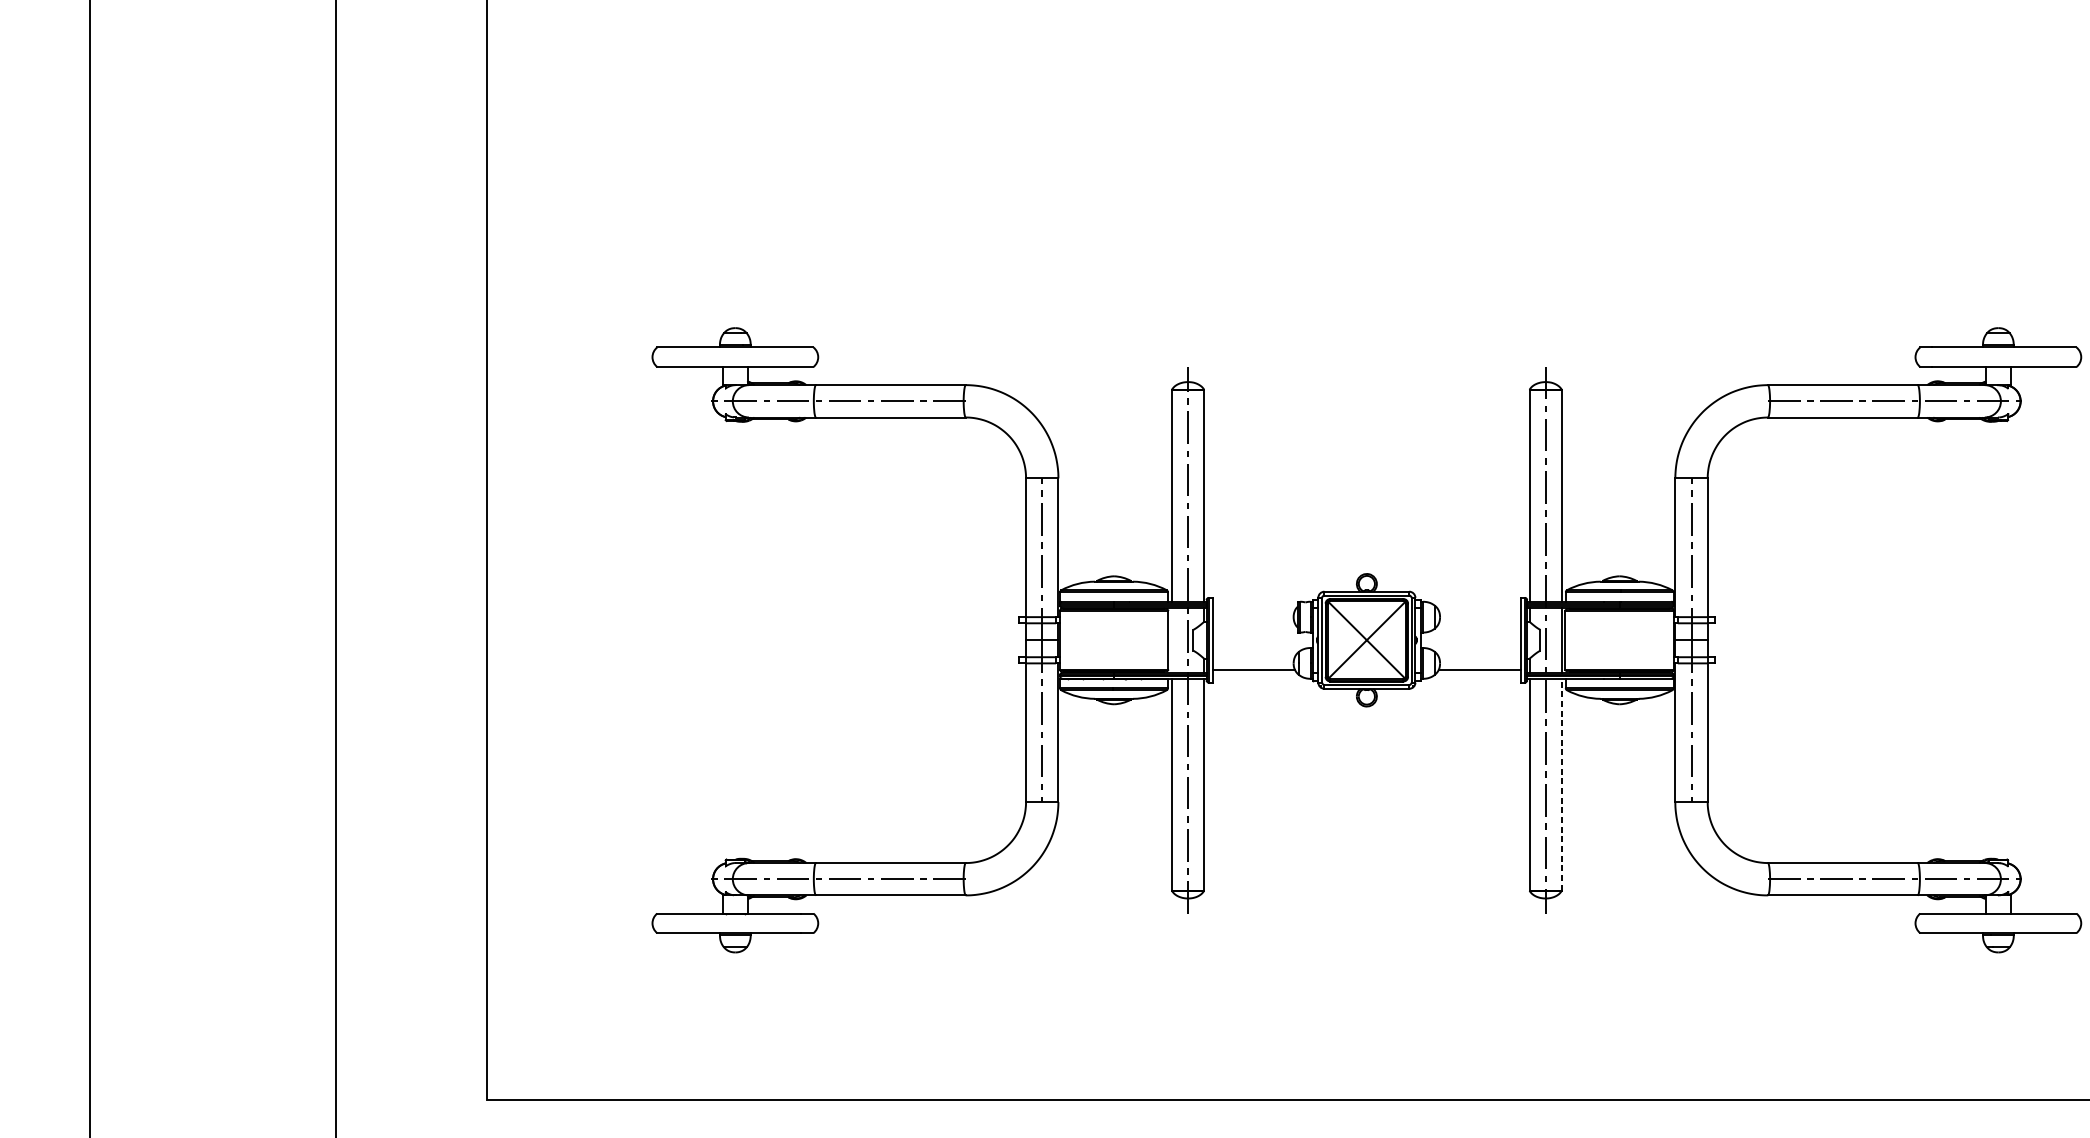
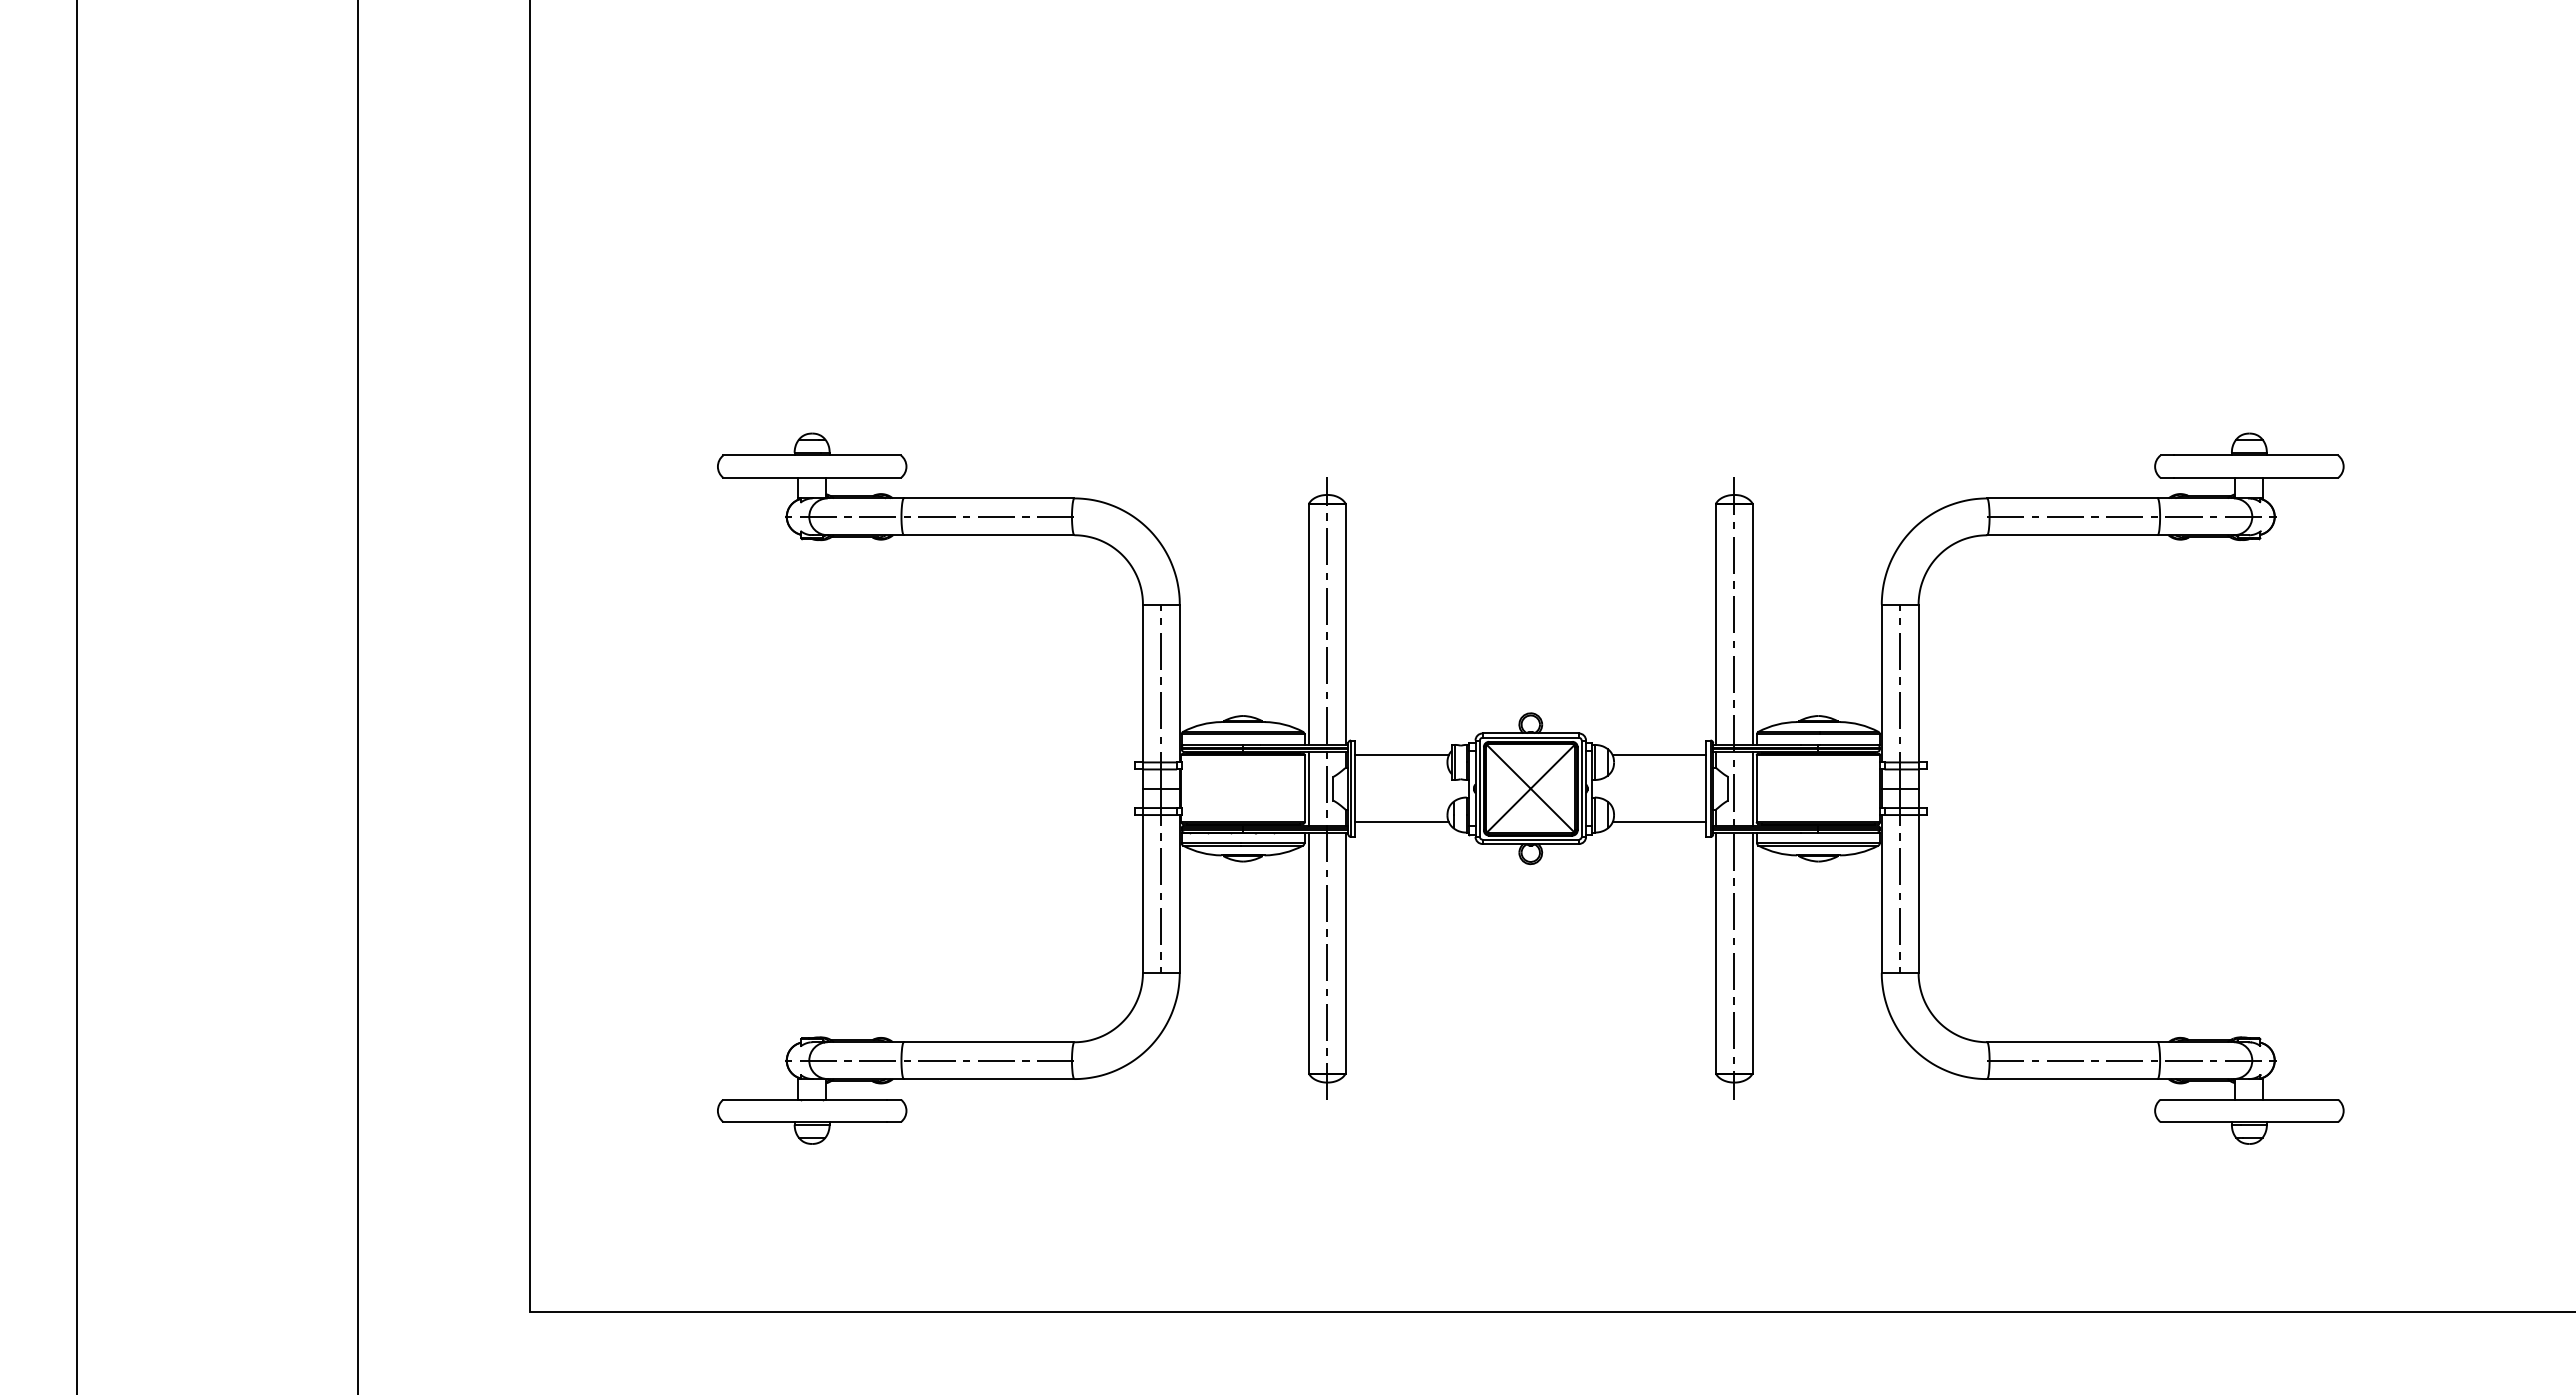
line: (1253, 611) -> (1401, 755), added
line: (1479, 611) -> (1659, 755), added
line: (1171, 640) -> (1308, 788), added
line: (1561, 785) -> (1752, 953), dashed -> solid

